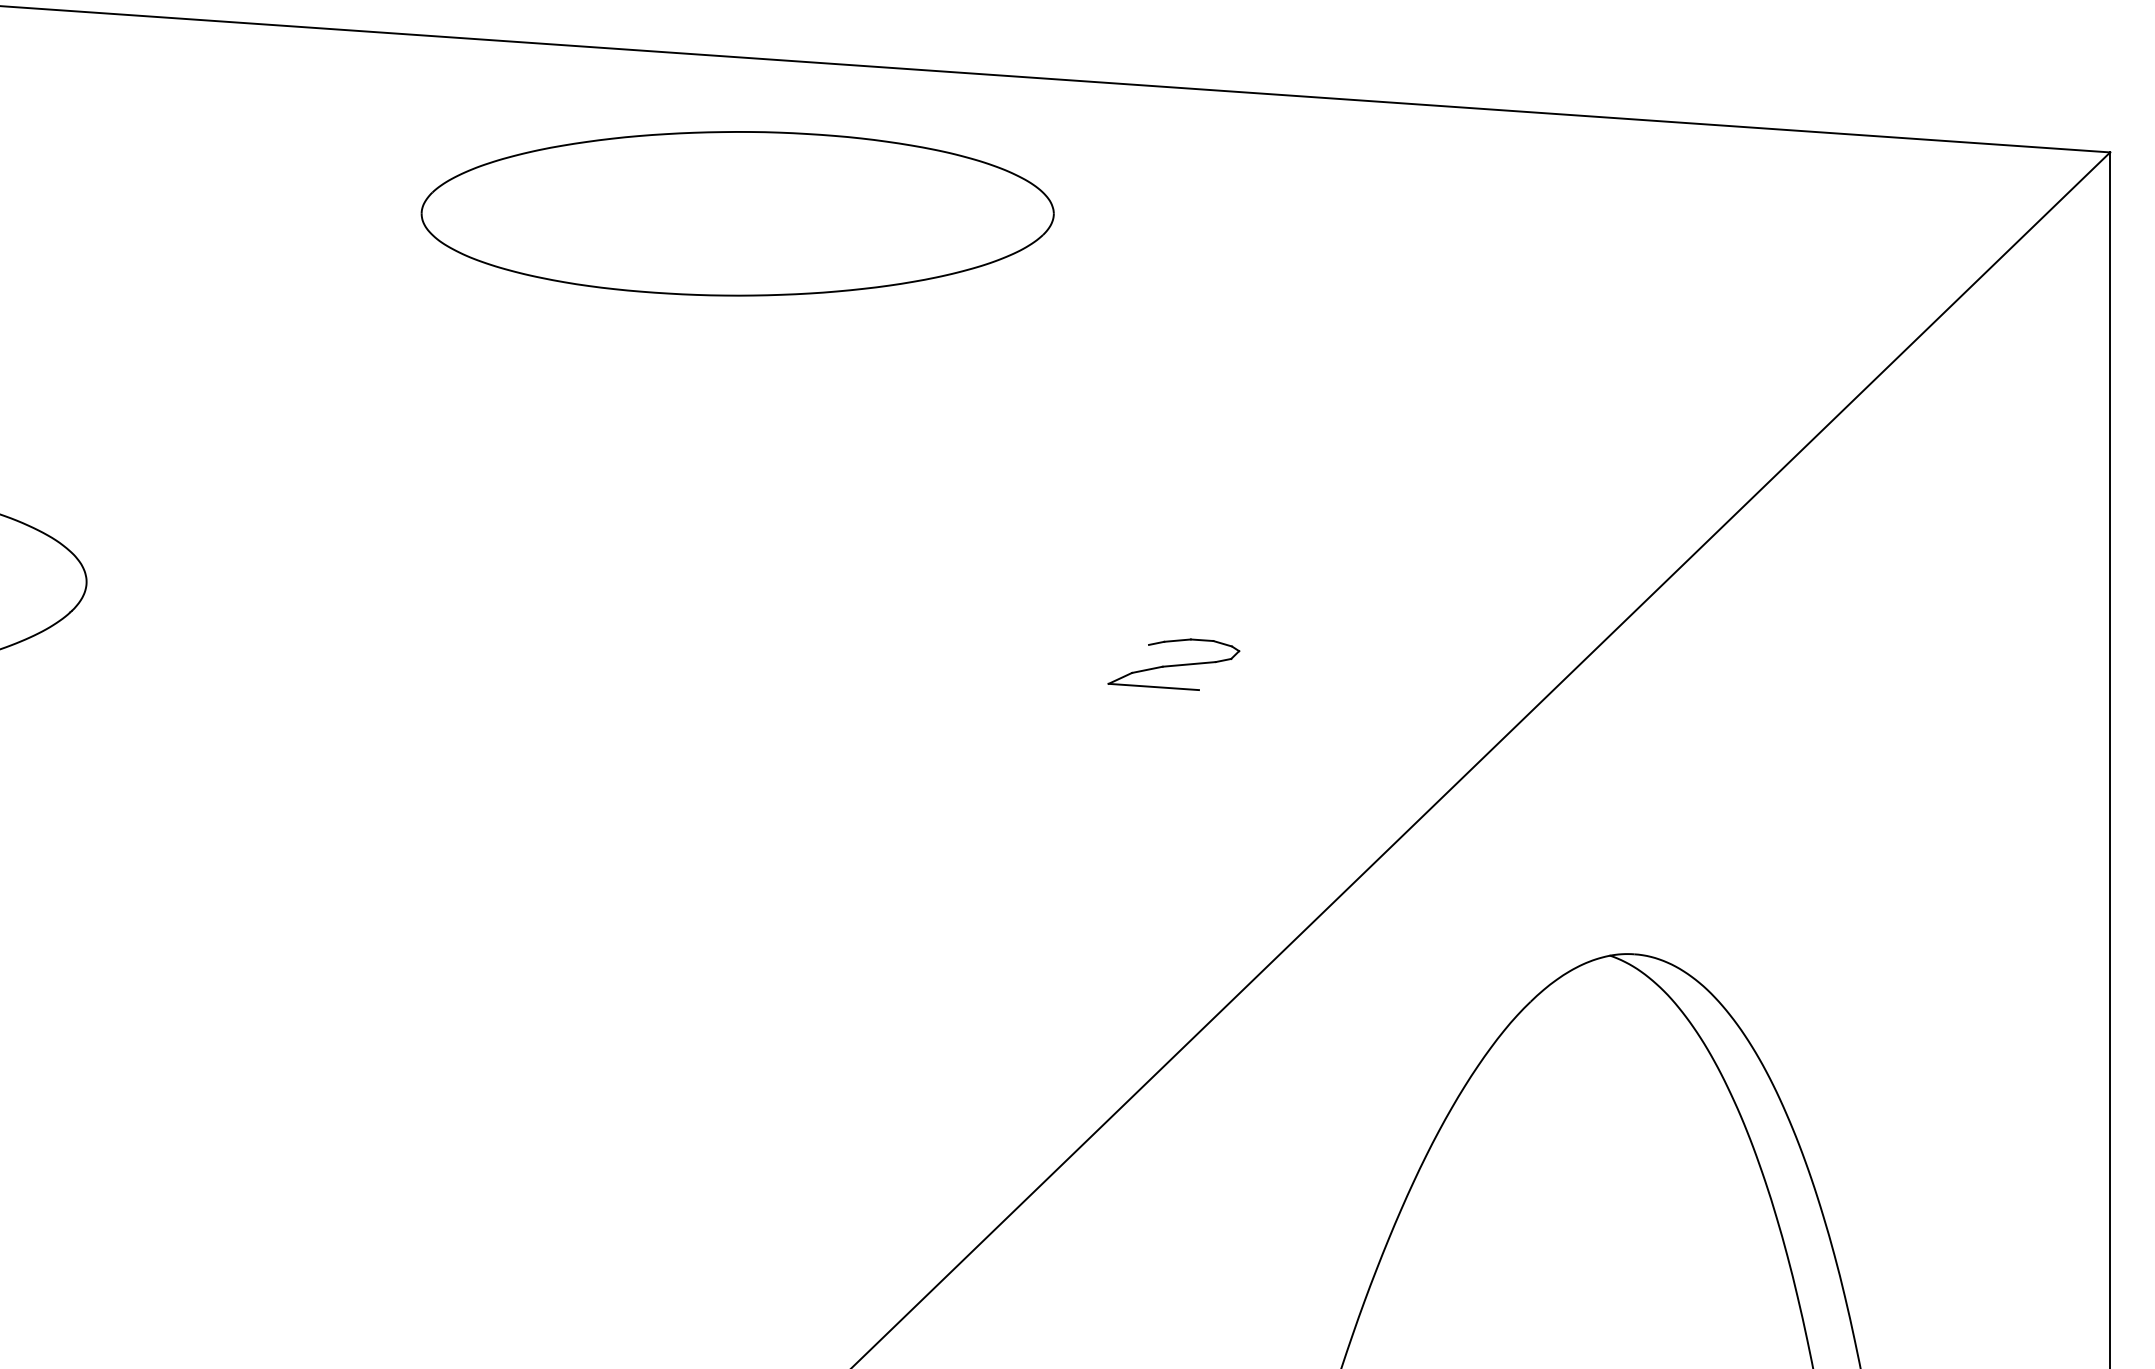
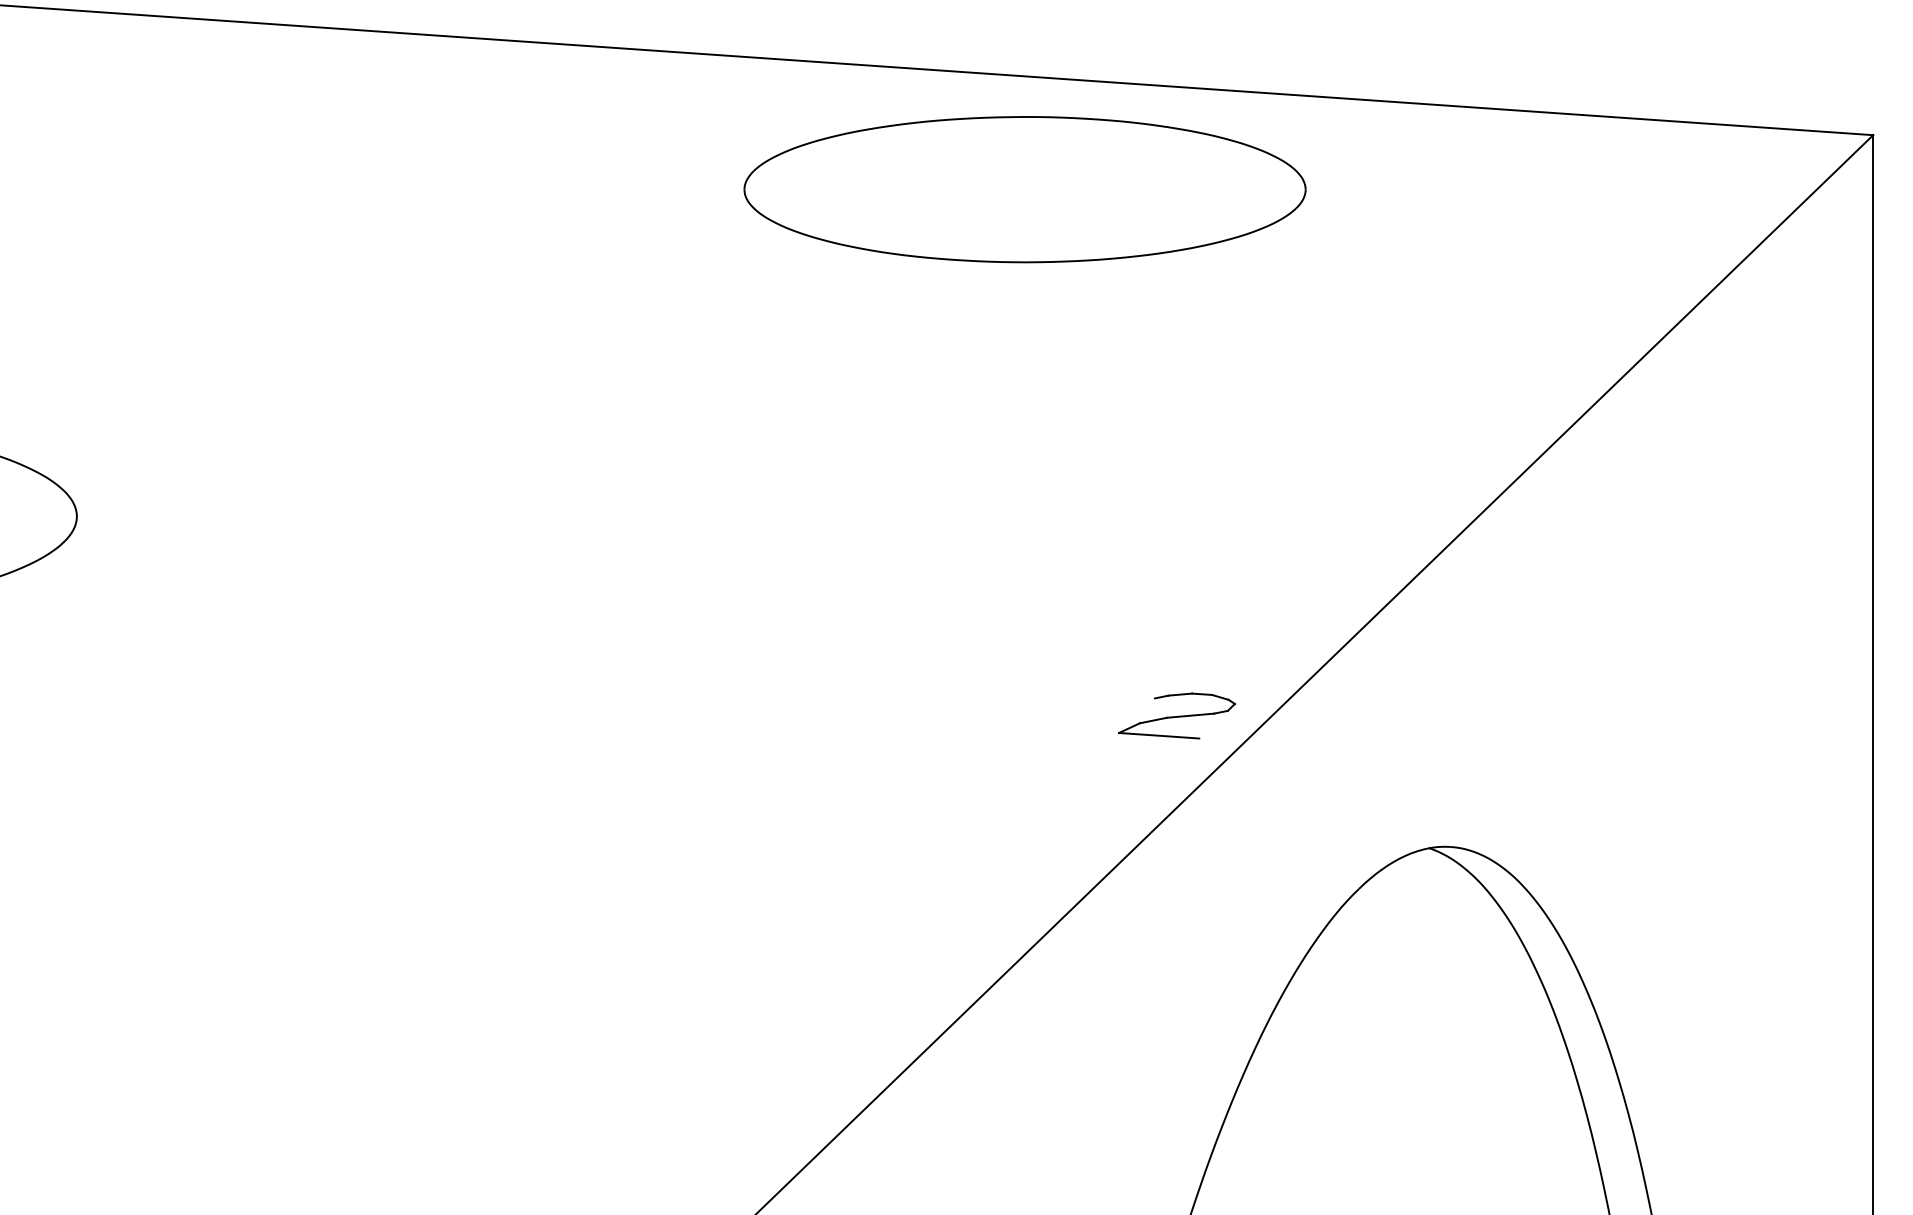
part: (737, 213) -> (1024, 189), moved
part: (1173, 664) -> (1176, 715), moved

